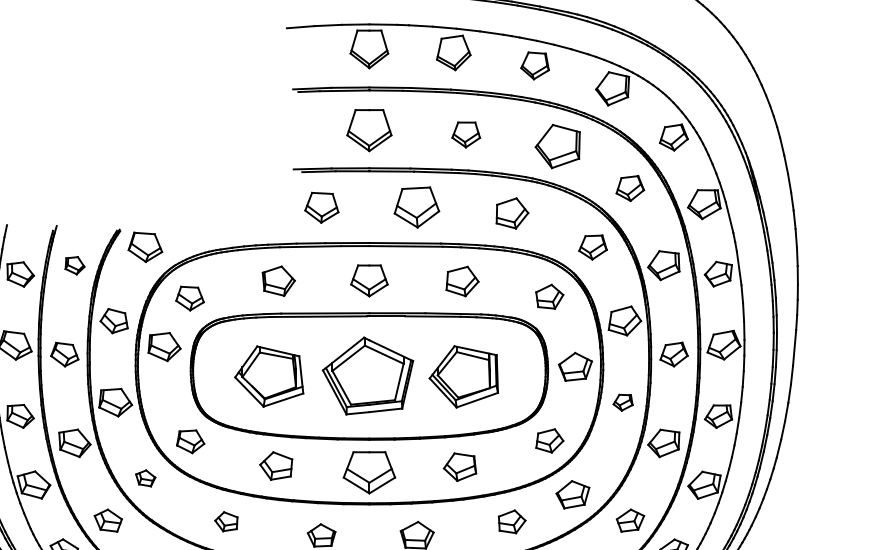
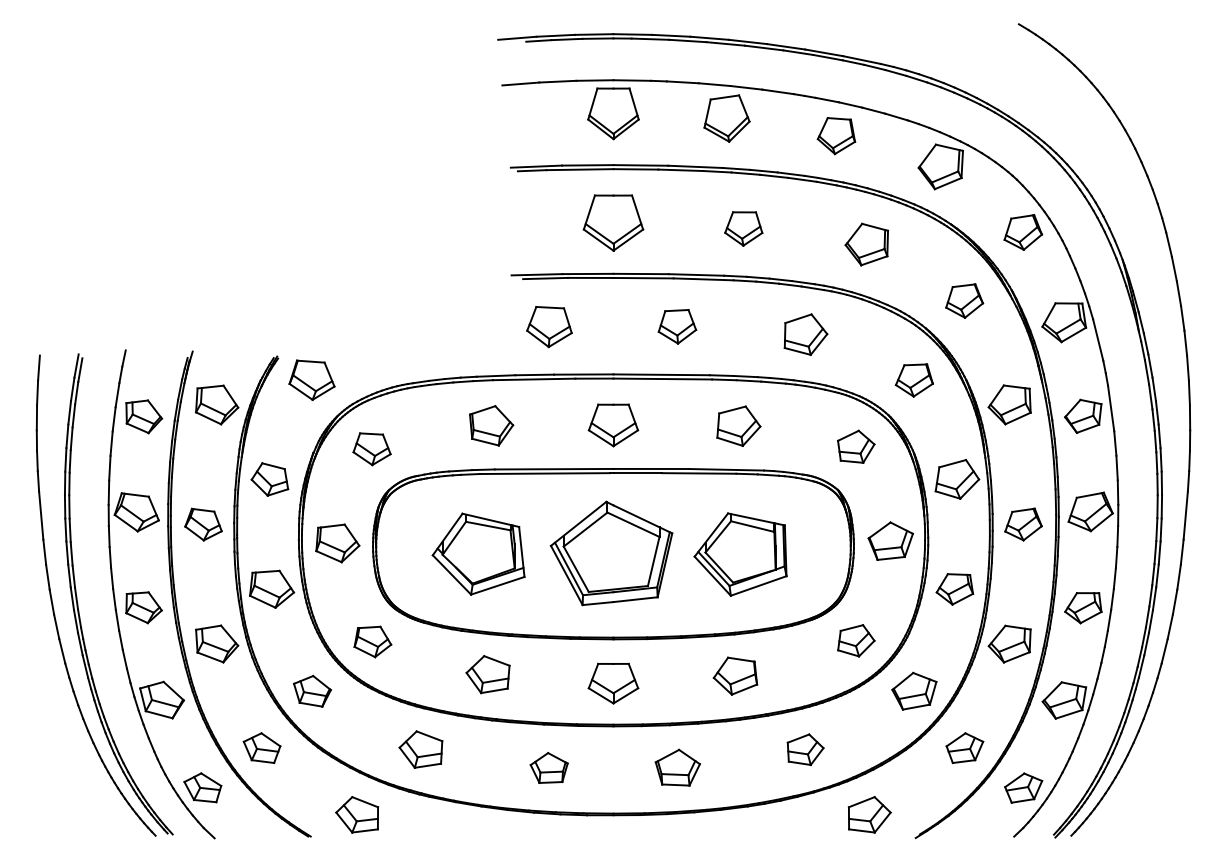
part: (557, 146) -> (866, 244), size x0.71
part: (416, 207) -> (677, 326), size x0.62
part: (75, 265) -> (217, 404), size x1.67
part: (164, 347) -> (337, 543), moved
part: (622, 402) -> (954, 589), size x1.43
part: (369, 472) -> (613, 683), size x0.71
part: (145, 477) -> (312, 690), size x1.43
part: (573, 494) -> (914, 690), moved
part: (226, 521) -> (420, 749), size x1.43

